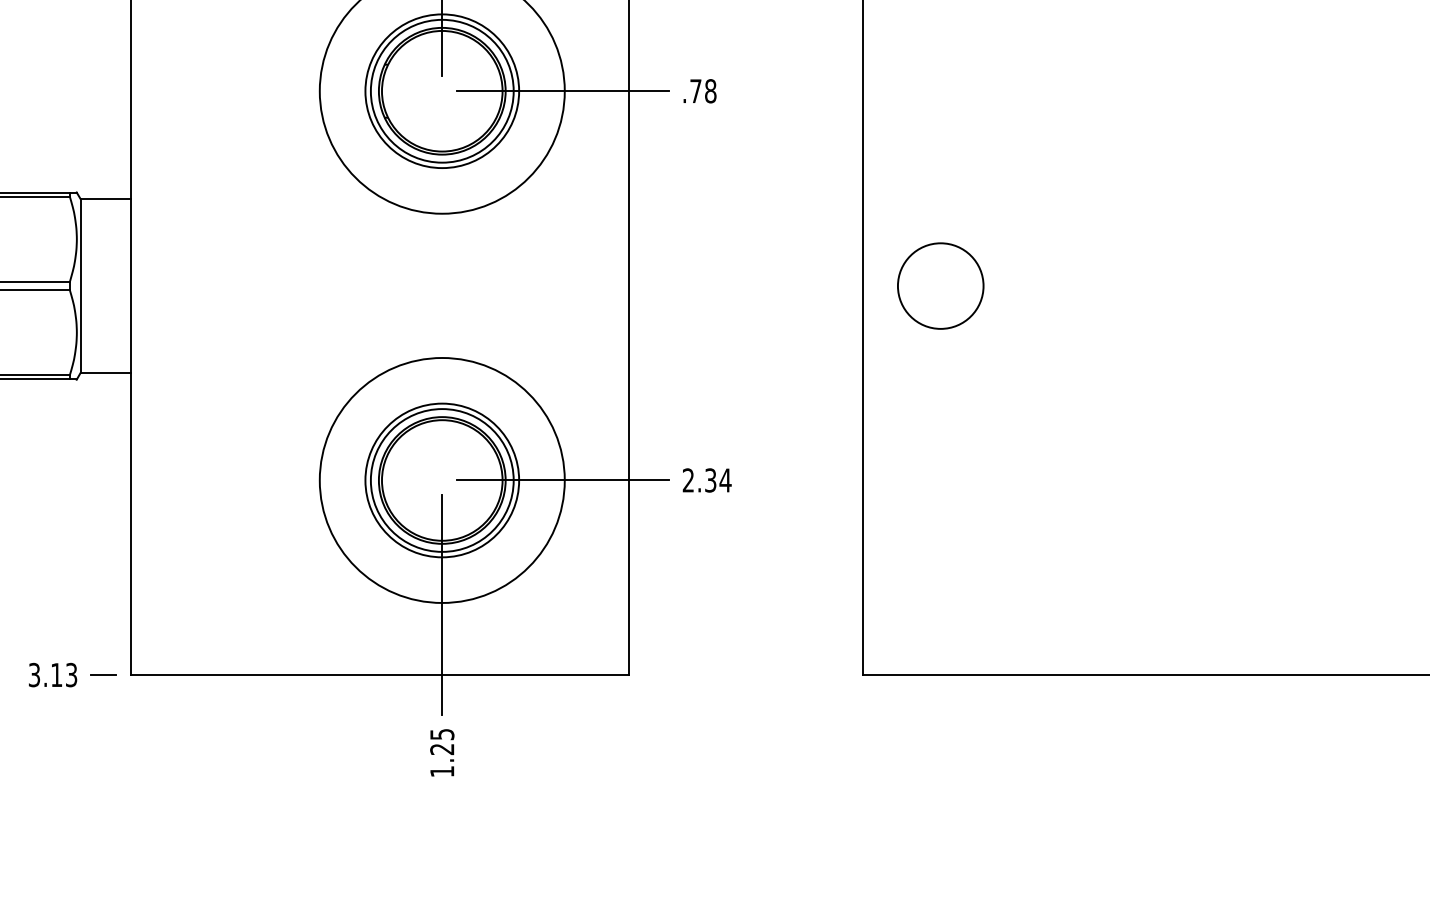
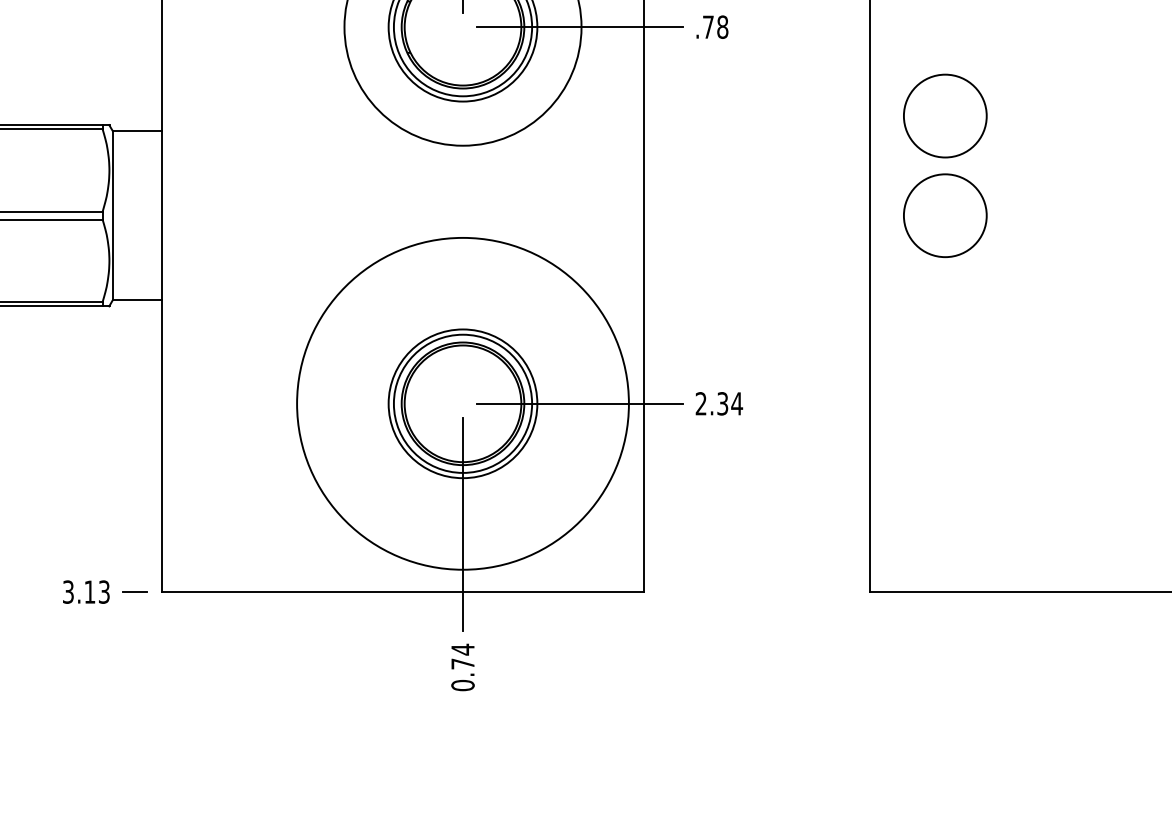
circle: (940, 182) -> (945, 115), added
circle: (441, 480) -> (462, 403), size x1.4
text: (442, 752) -> (463, 667), 1.25 -> 0.74

